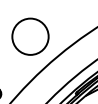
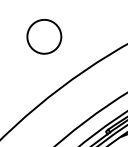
circle: (30, 36) -> (44, 36), size x0.6

